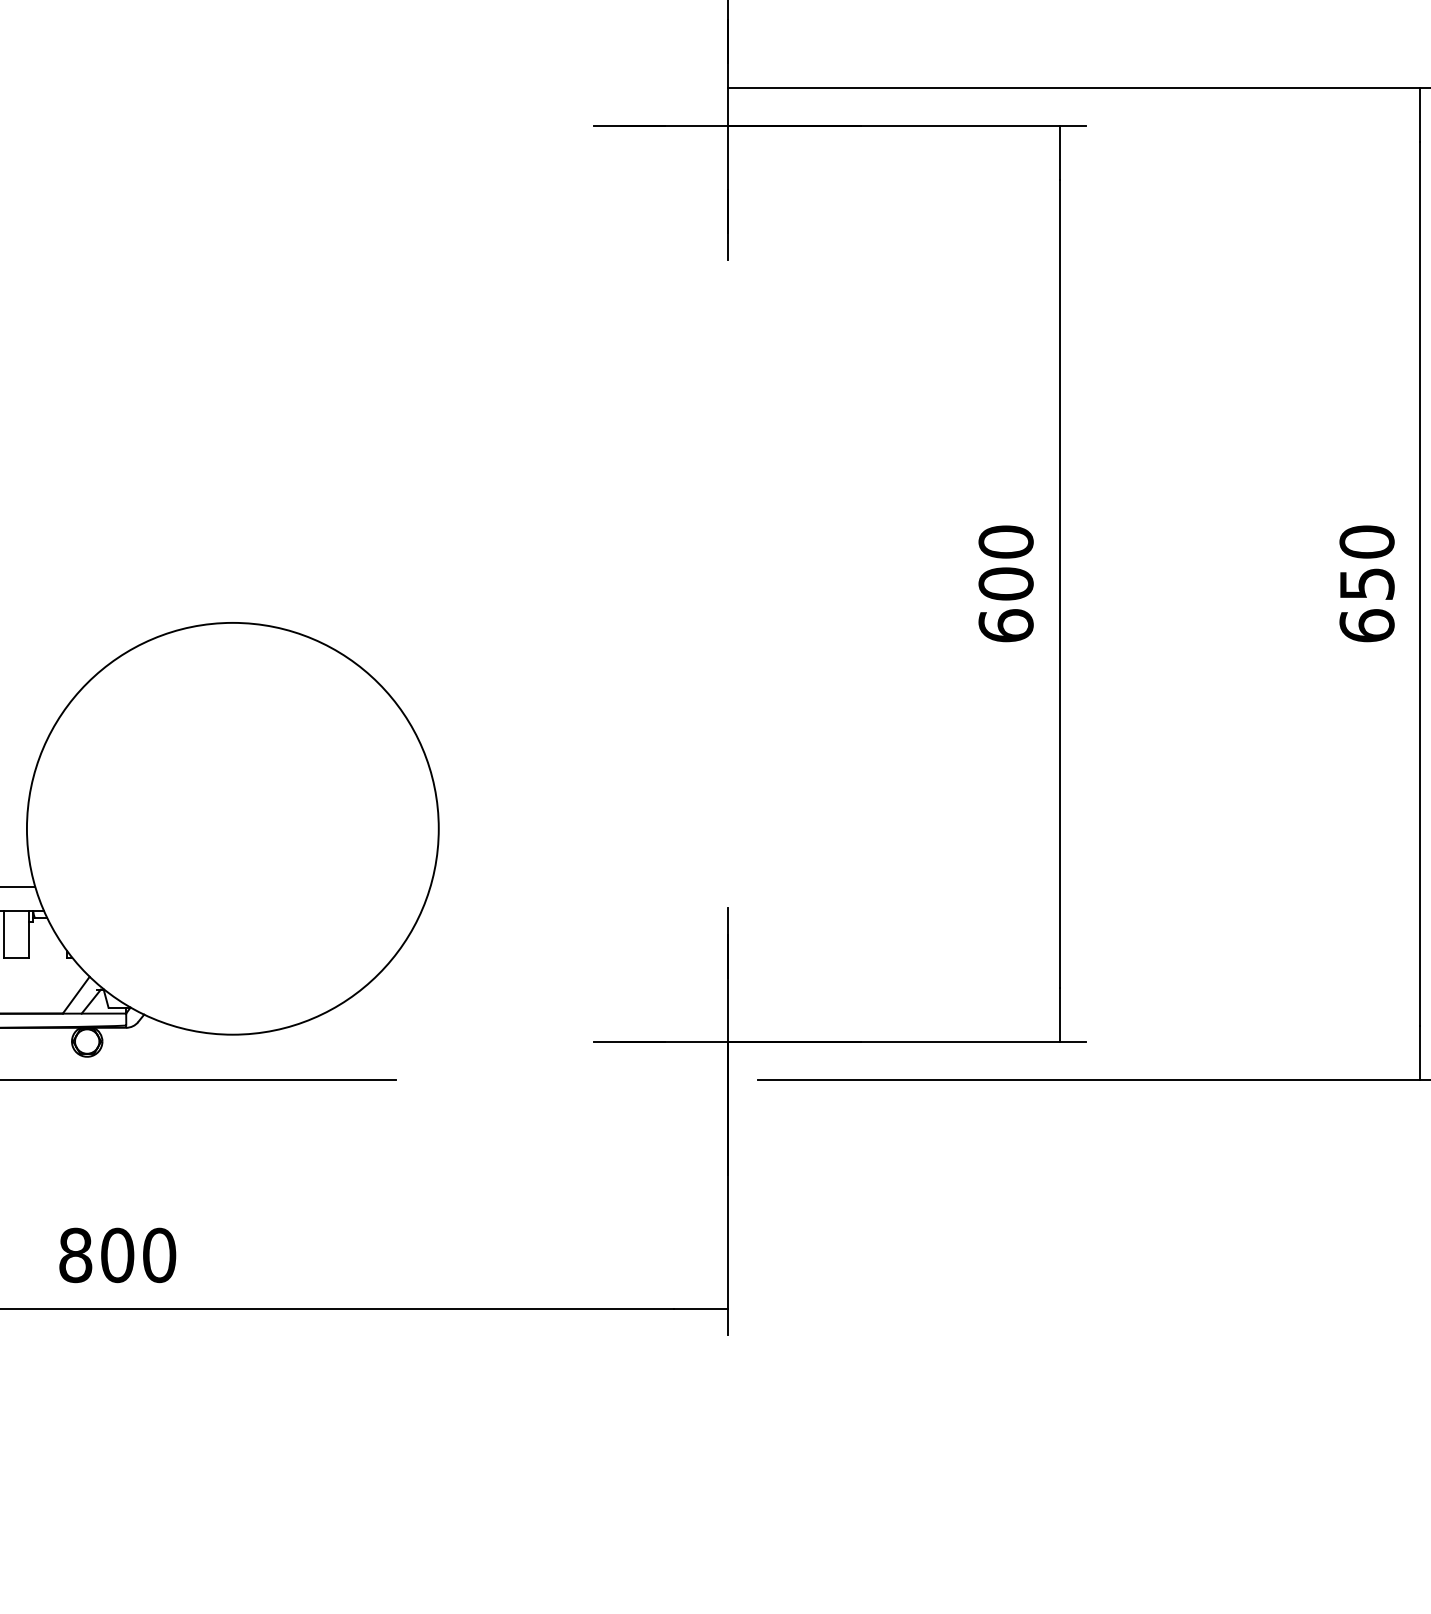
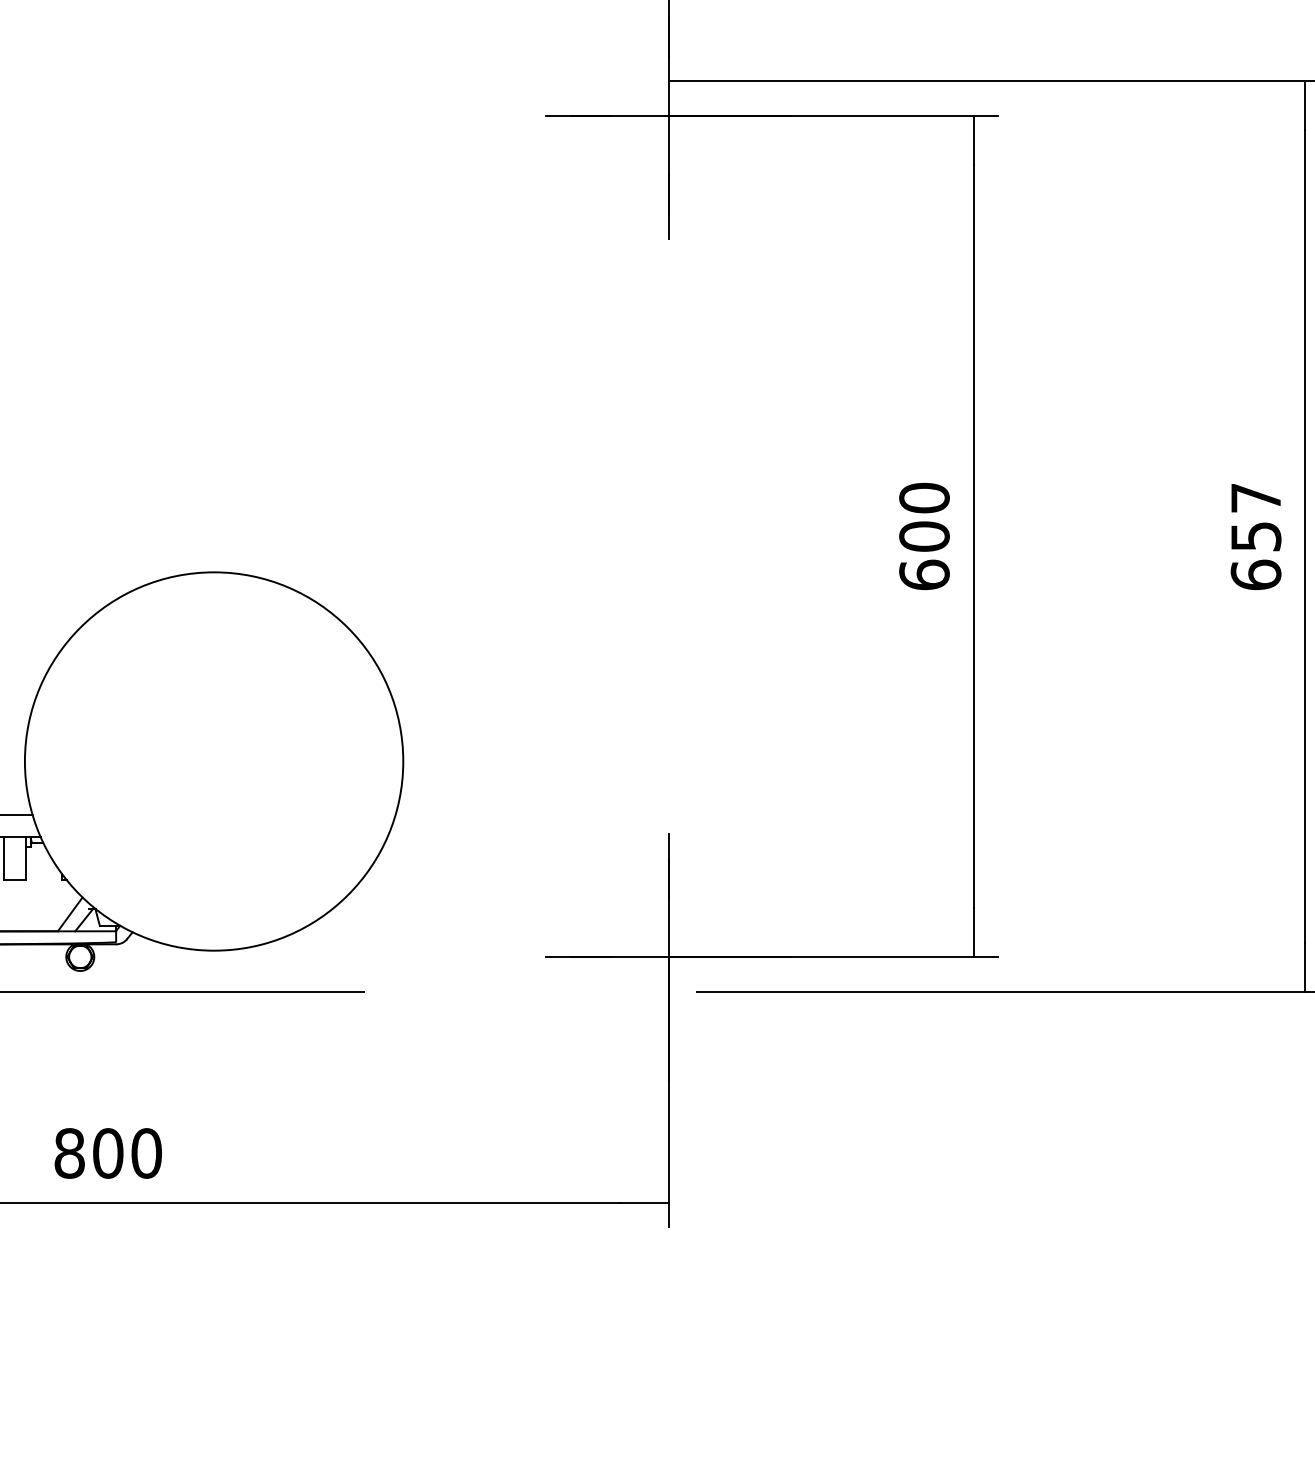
text: (1366, 541) -> (1255, 497), 650 -> 657

